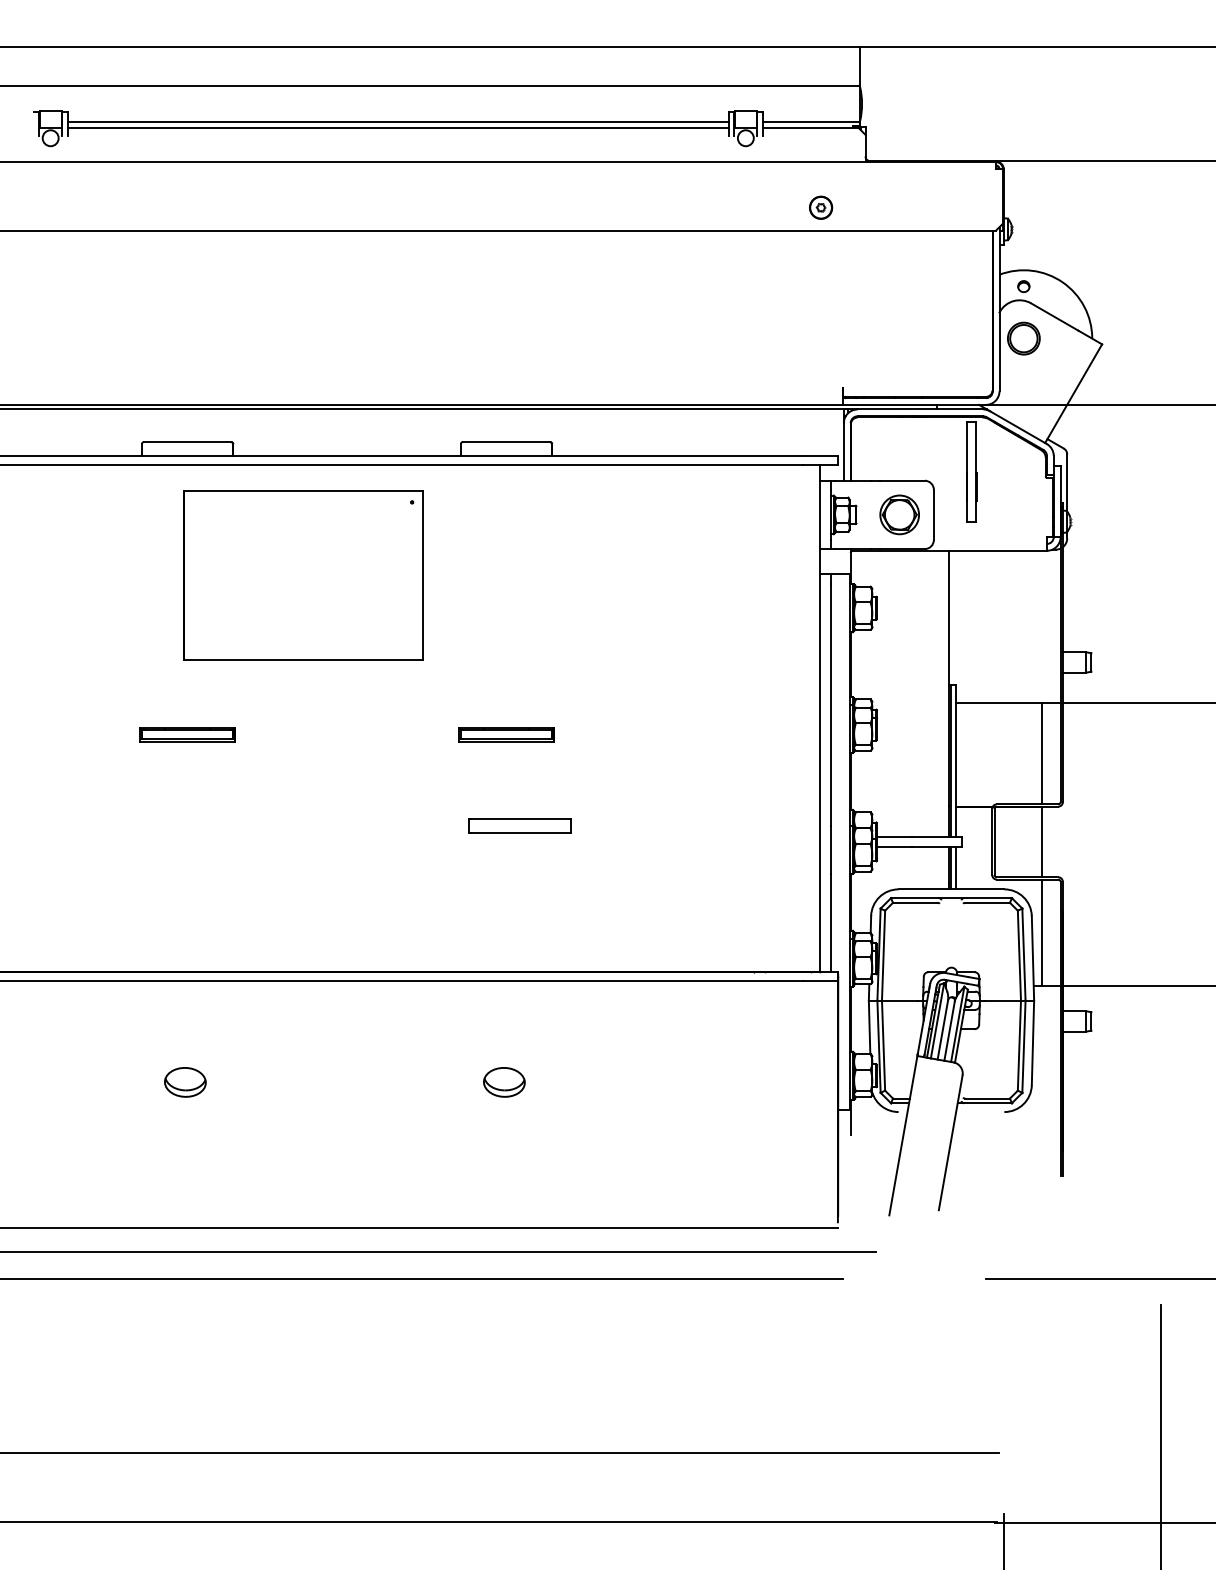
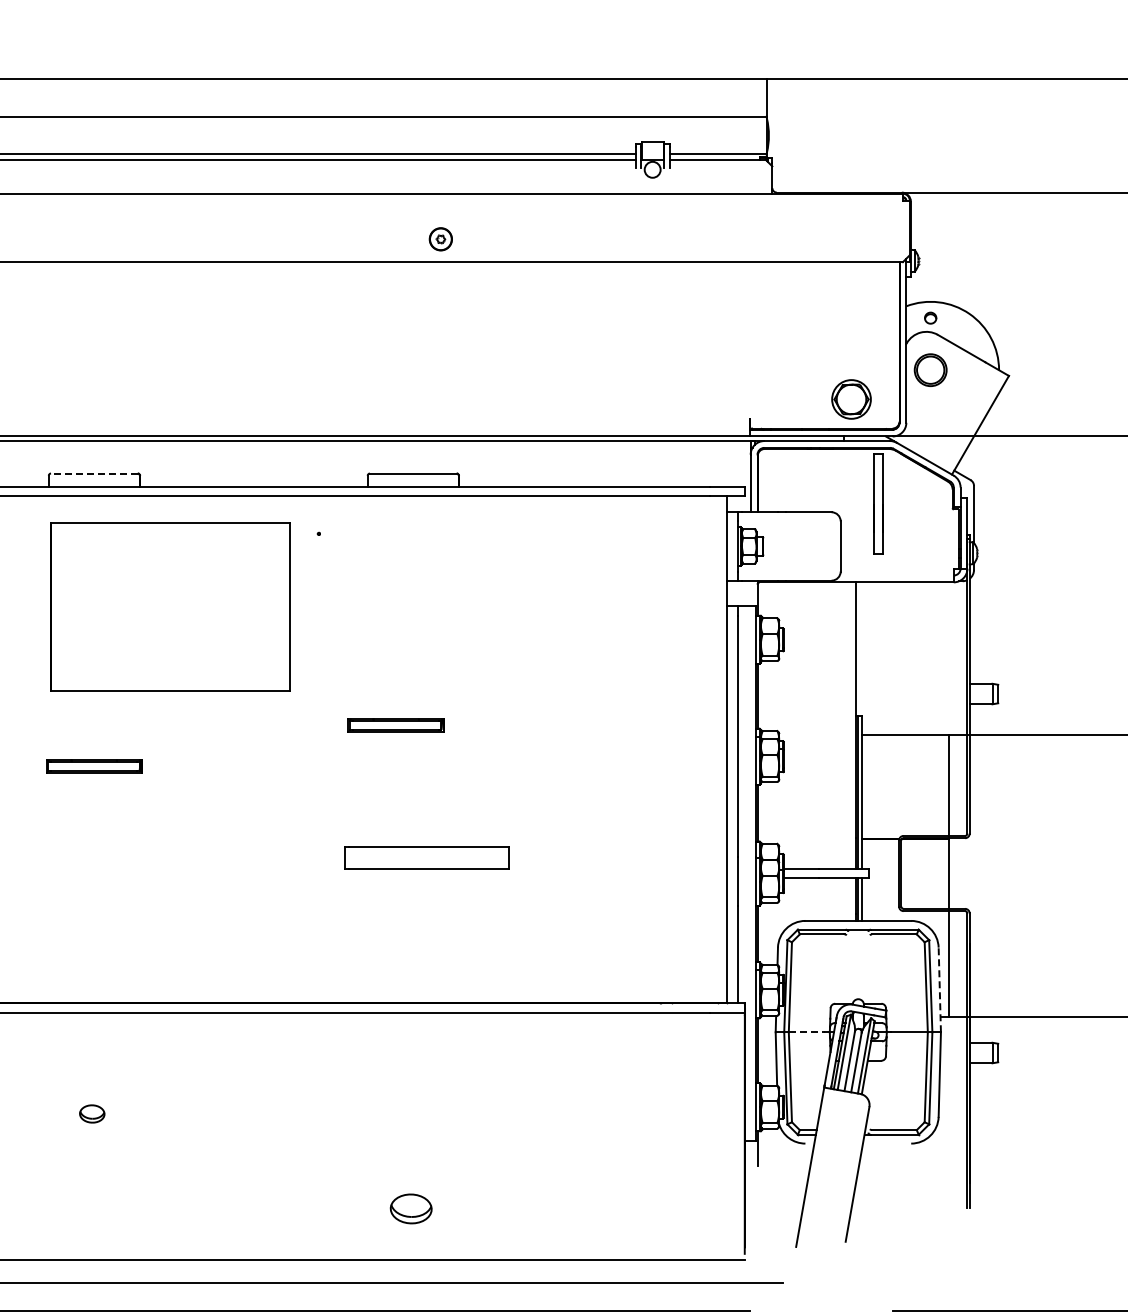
part: (821, 207) -> (441, 239), moved
line: (187, 441) -> (94, 473), solid -> dashed
part: (899, 514) -> (851, 399), moved
part: (303, 575) -> (170, 607), moved
part: (506, 734) -> (396, 725), moved
part: (519, 825) -> (426, 857), size x1.6
line: (1032, 957) -> (939, 989), solid -> dashed
line: (900, 1000) -> (807, 1032), solid -> dashed
part: (185, 1082) -> (92, 1114), size x0.6
part: (504, 1082) -> (411, 1209), moved

